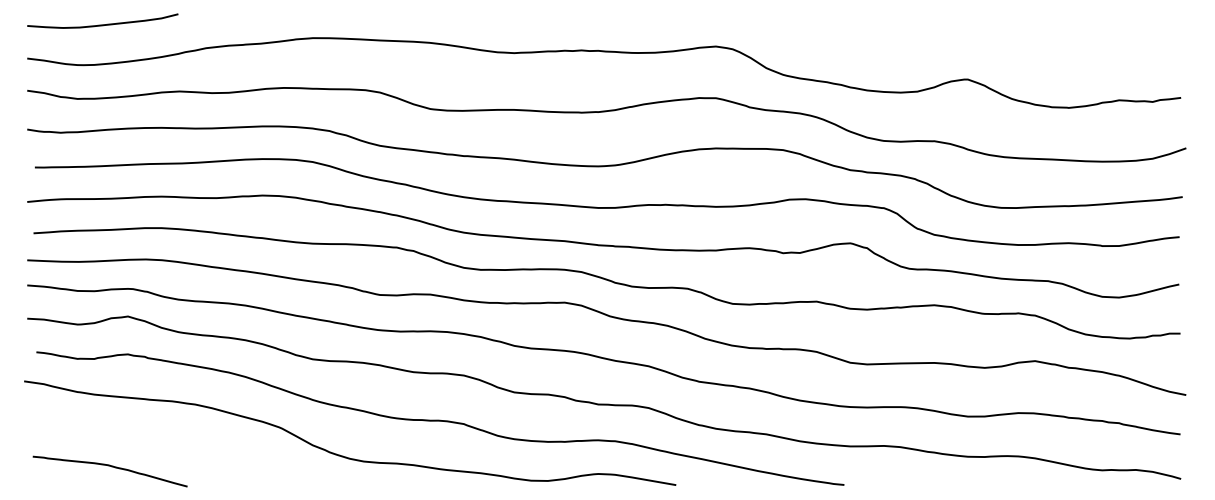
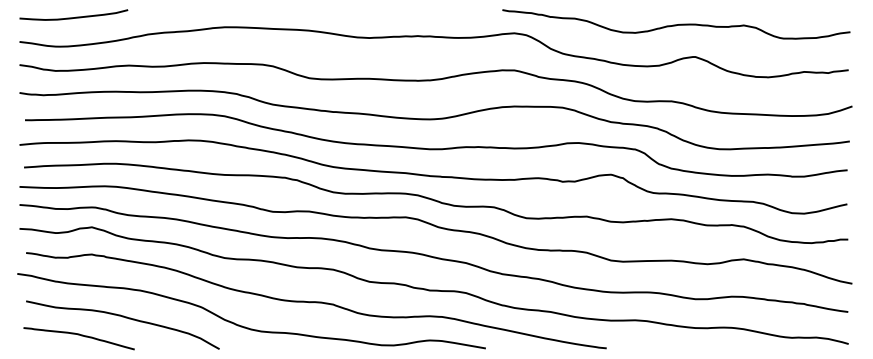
curve: (941, 34) -> (676, 24), added
curve: (174, 443) -> (125, 318), added

